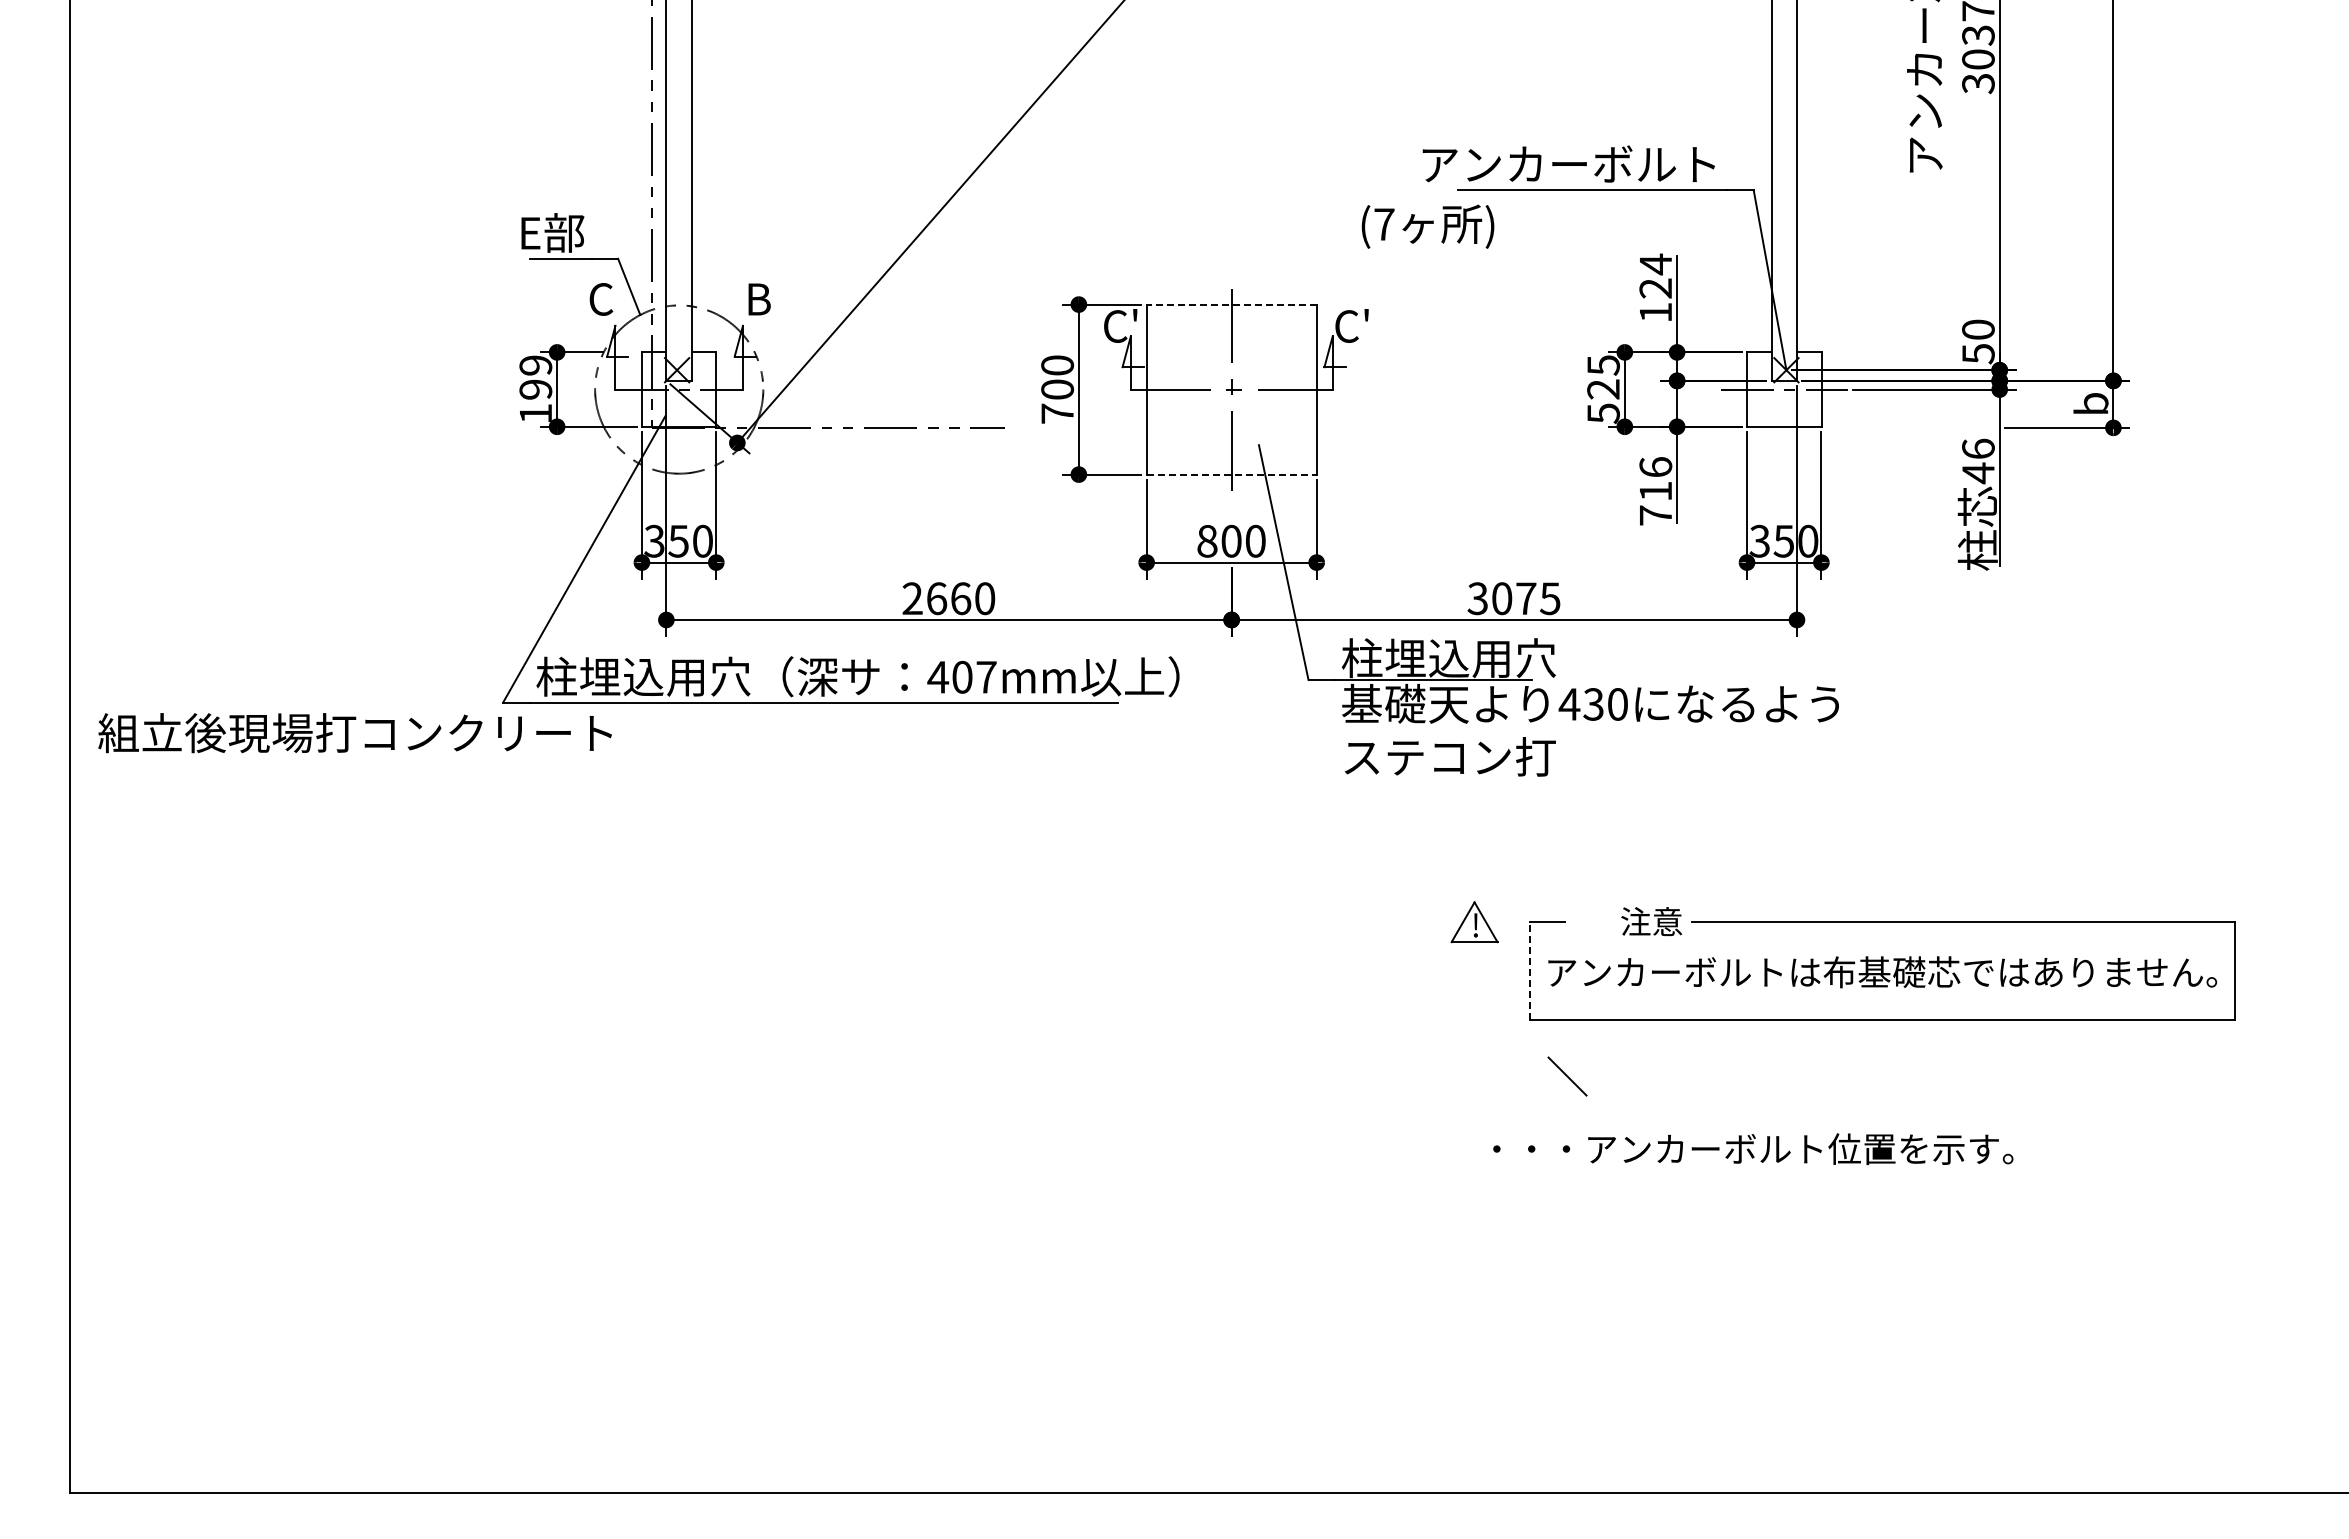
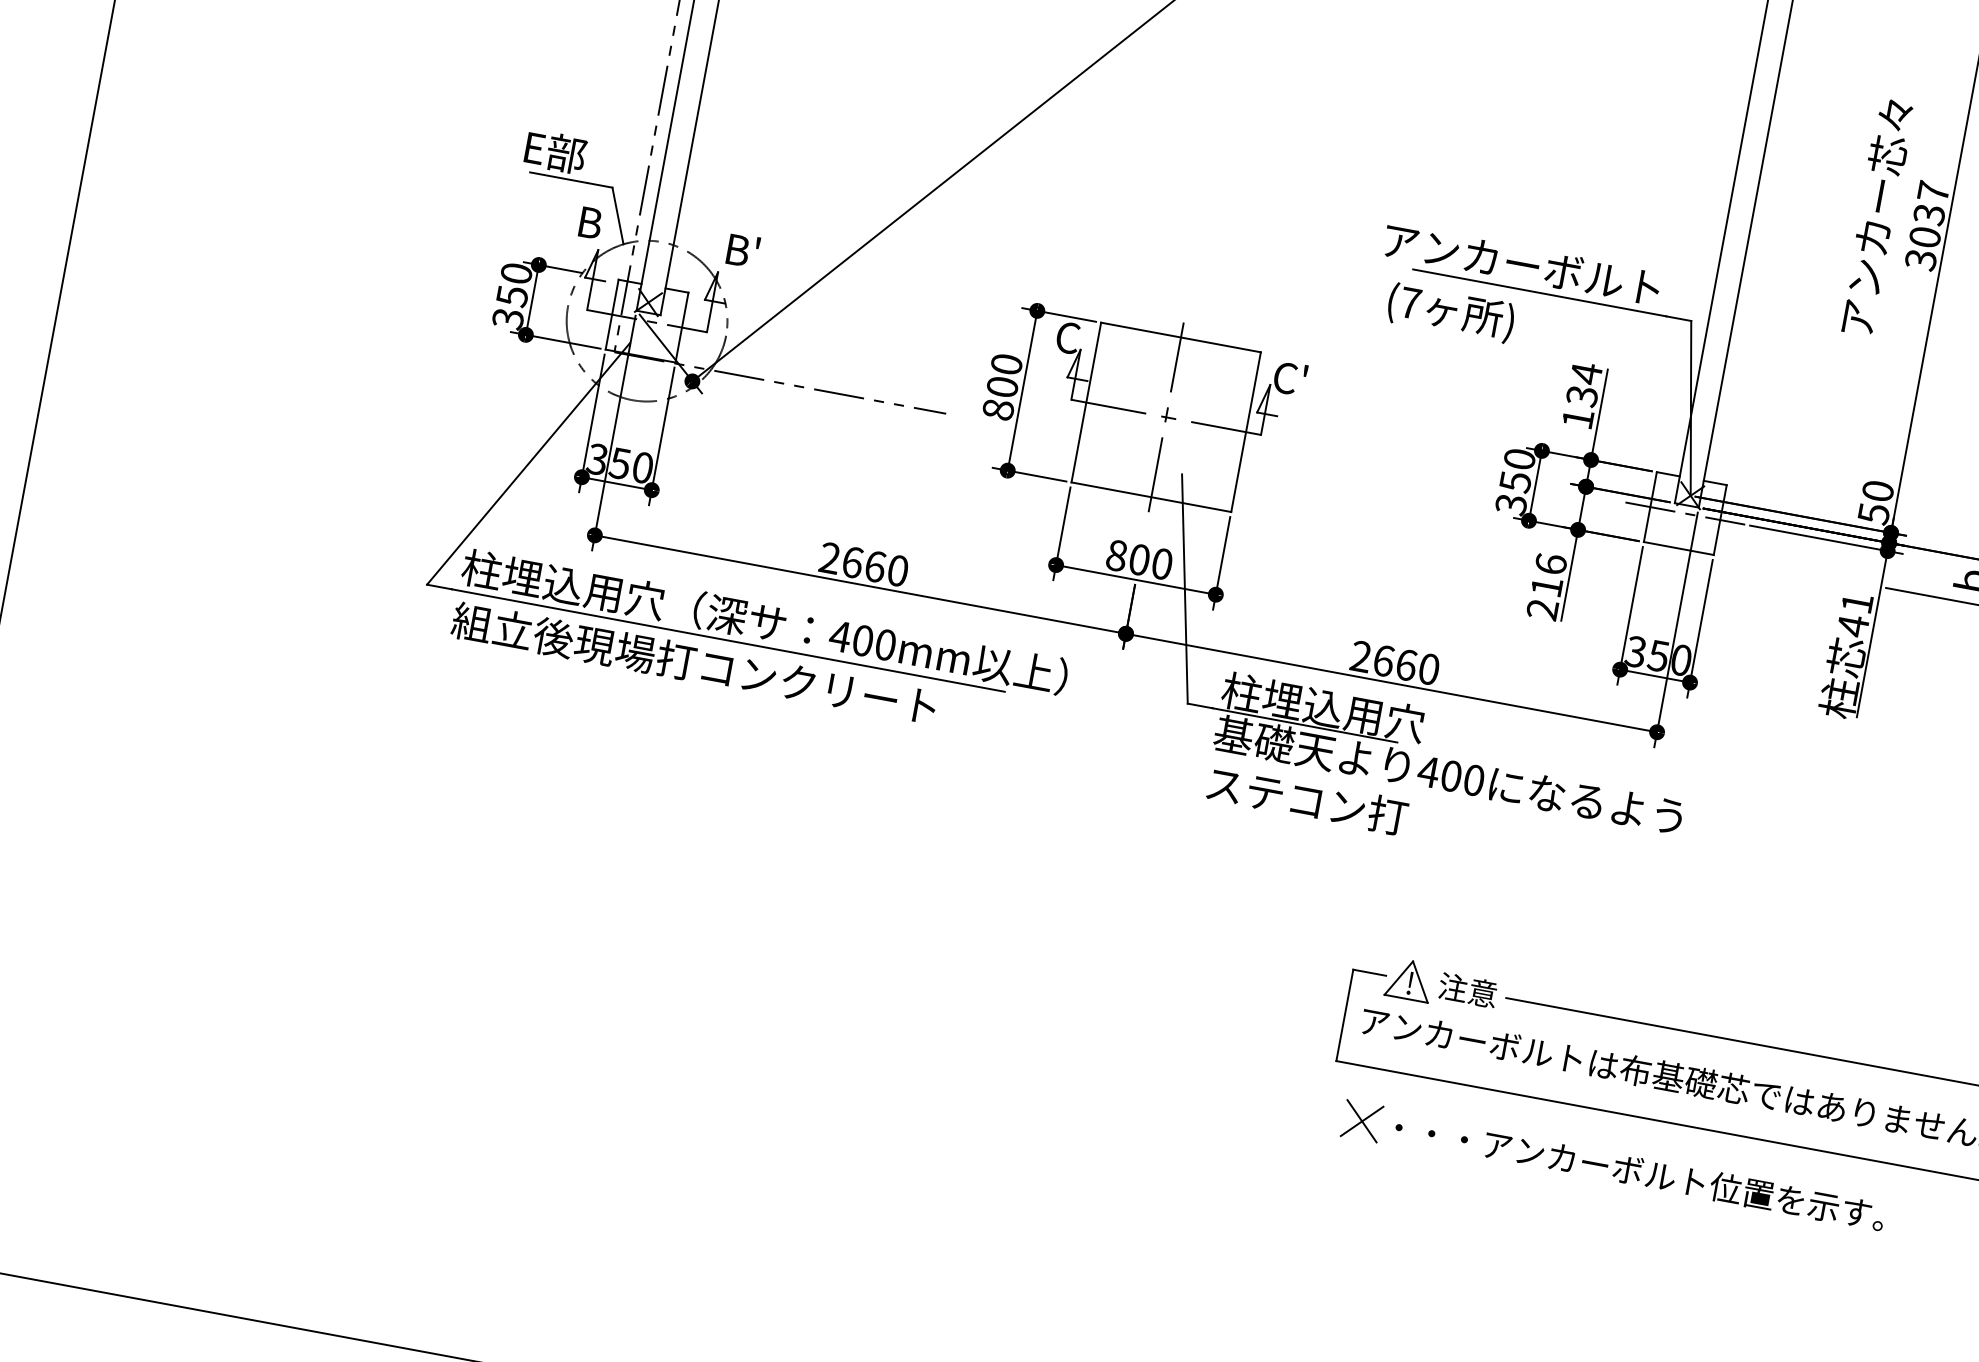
text: (1427, 226) -> (1450, 312), moved
text: (778, 287) -> (758, 242), B -> B'
text: (1655, 288) -> (1581, 396), 124 -> 134
text: (601, 299) -> (589, 223), C -> B
line: (1231, 304) -> (1180, 337), dashed -> solid
text: (1135, 315) -> (1088, 331), C' -> C
text: (535, 389) -> (512, 296), 199 -> 350
text: (1603, 389) -> (1515, 482), 525 -> 350
text: (1057, 413) -> (998, 409), 700 -> 800
text: (1978, 448) -> (1857, 602), 46 -> 41
line: (1232, 474) -> (1152, 497), dashed -> solid
text: (1655, 515) -> (1542, 609), 716 -> 216
text: (1513, 598) -> (1394, 662), 3075 -> 2660
text: (986, 676) -> (885, 644), 407mm -> 400mm
text: (1593, 704) -> (1451, 776), 430 -> 400
text: (354, 733) -> (693, 664), moved
part: (1474, 922) -> (1409, 980), moved
line: (1529, 970) -> (1344, 1014), dashed -> solid
line: (1567, 1076) -> (1362, 1121), added
text: (1753, 1148) -> (1640, 1171), moved

